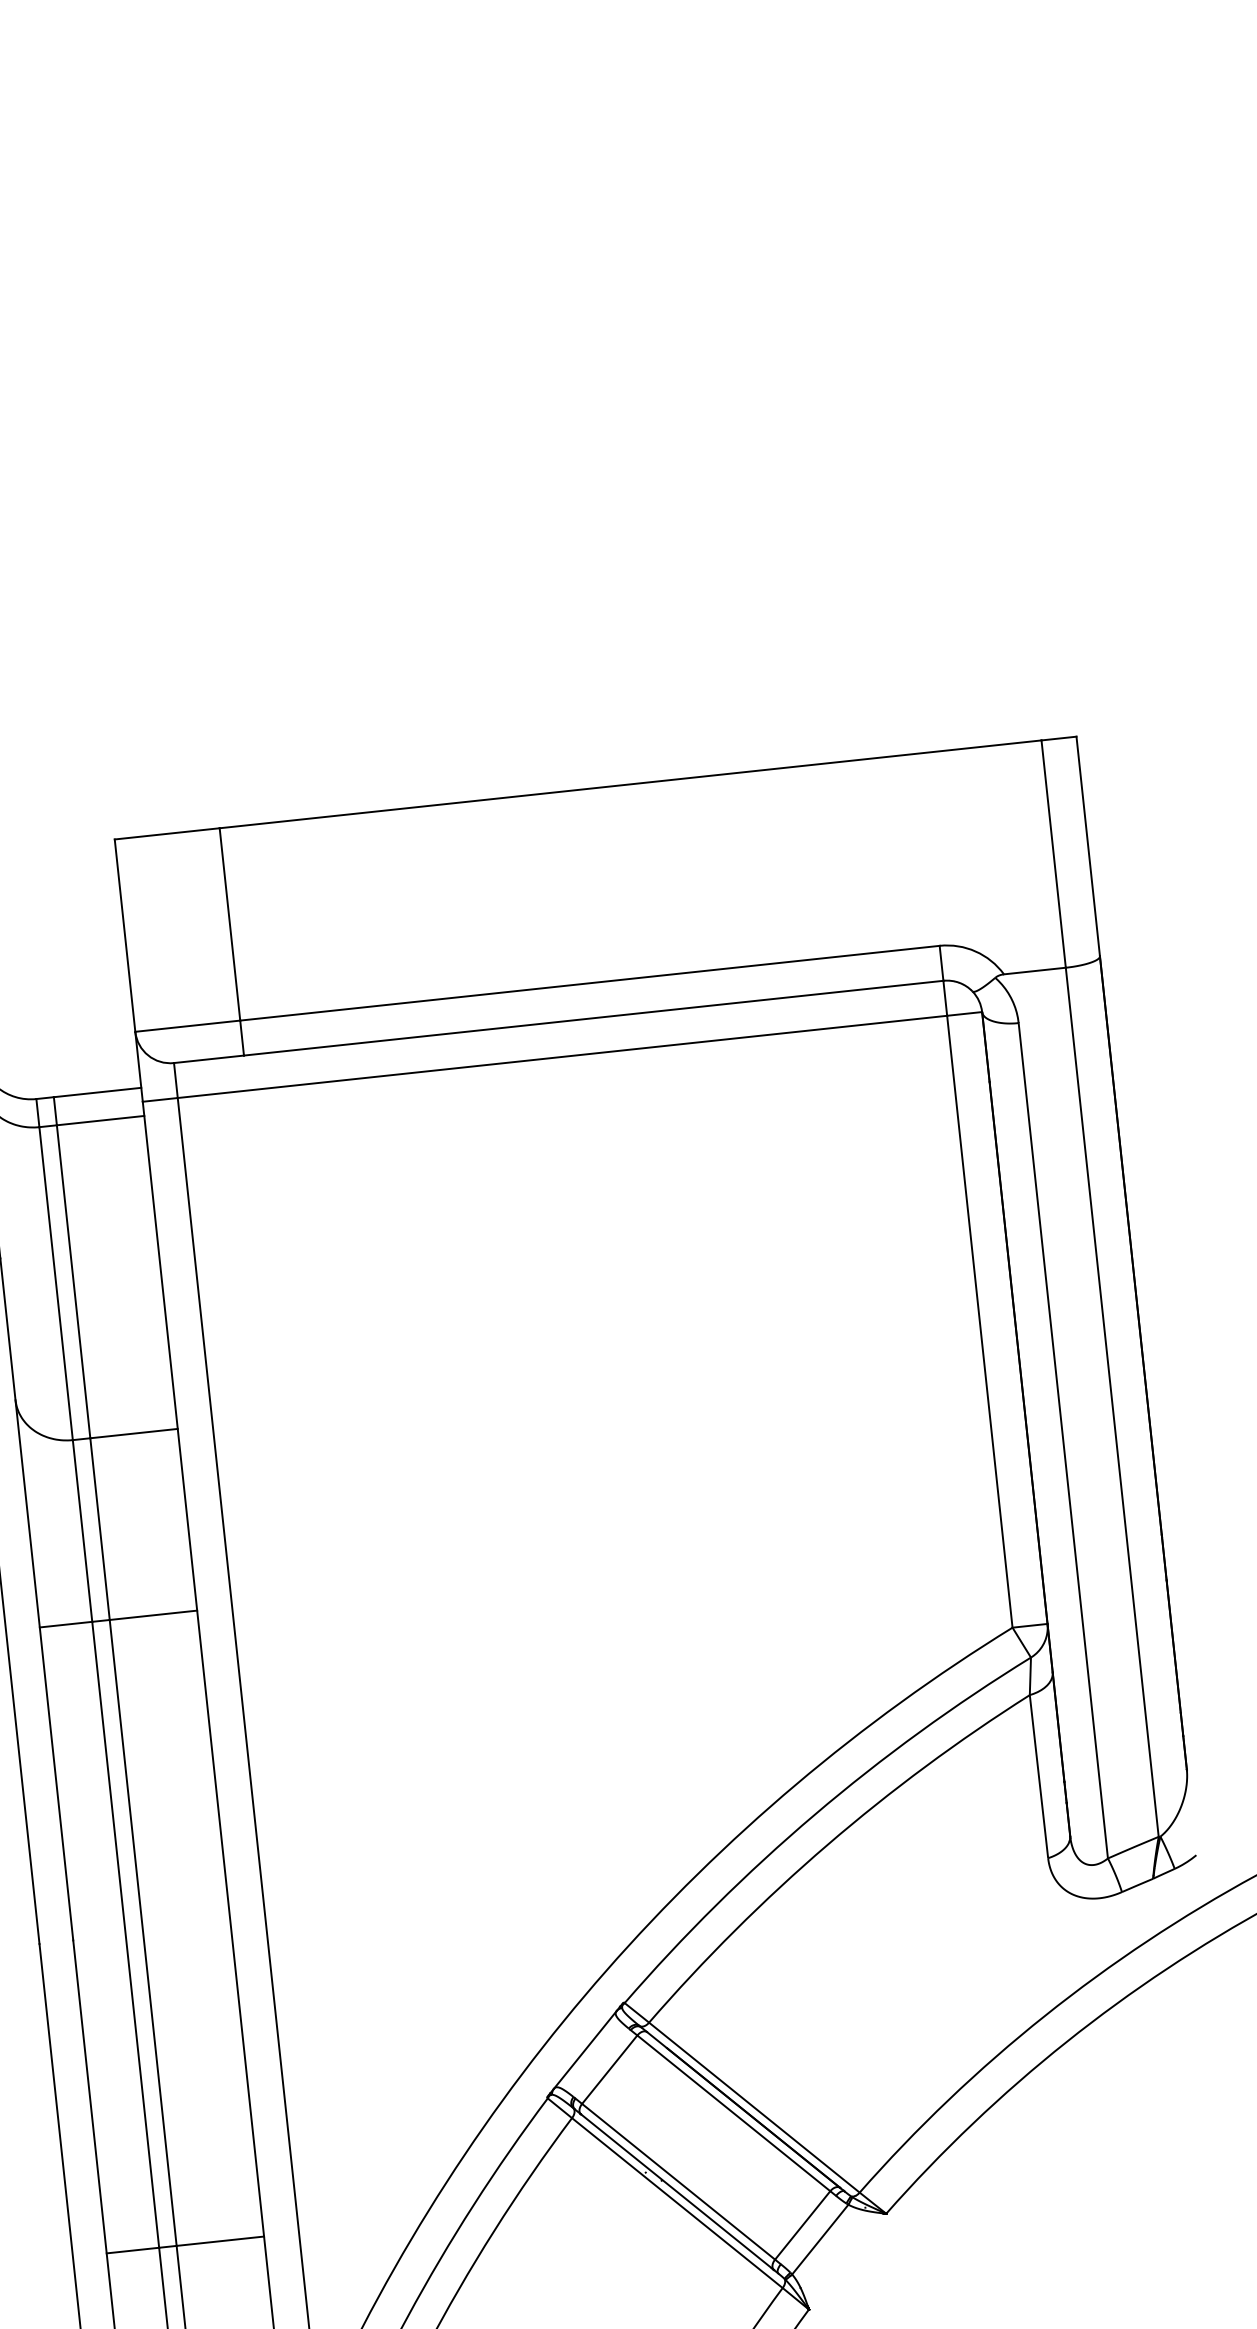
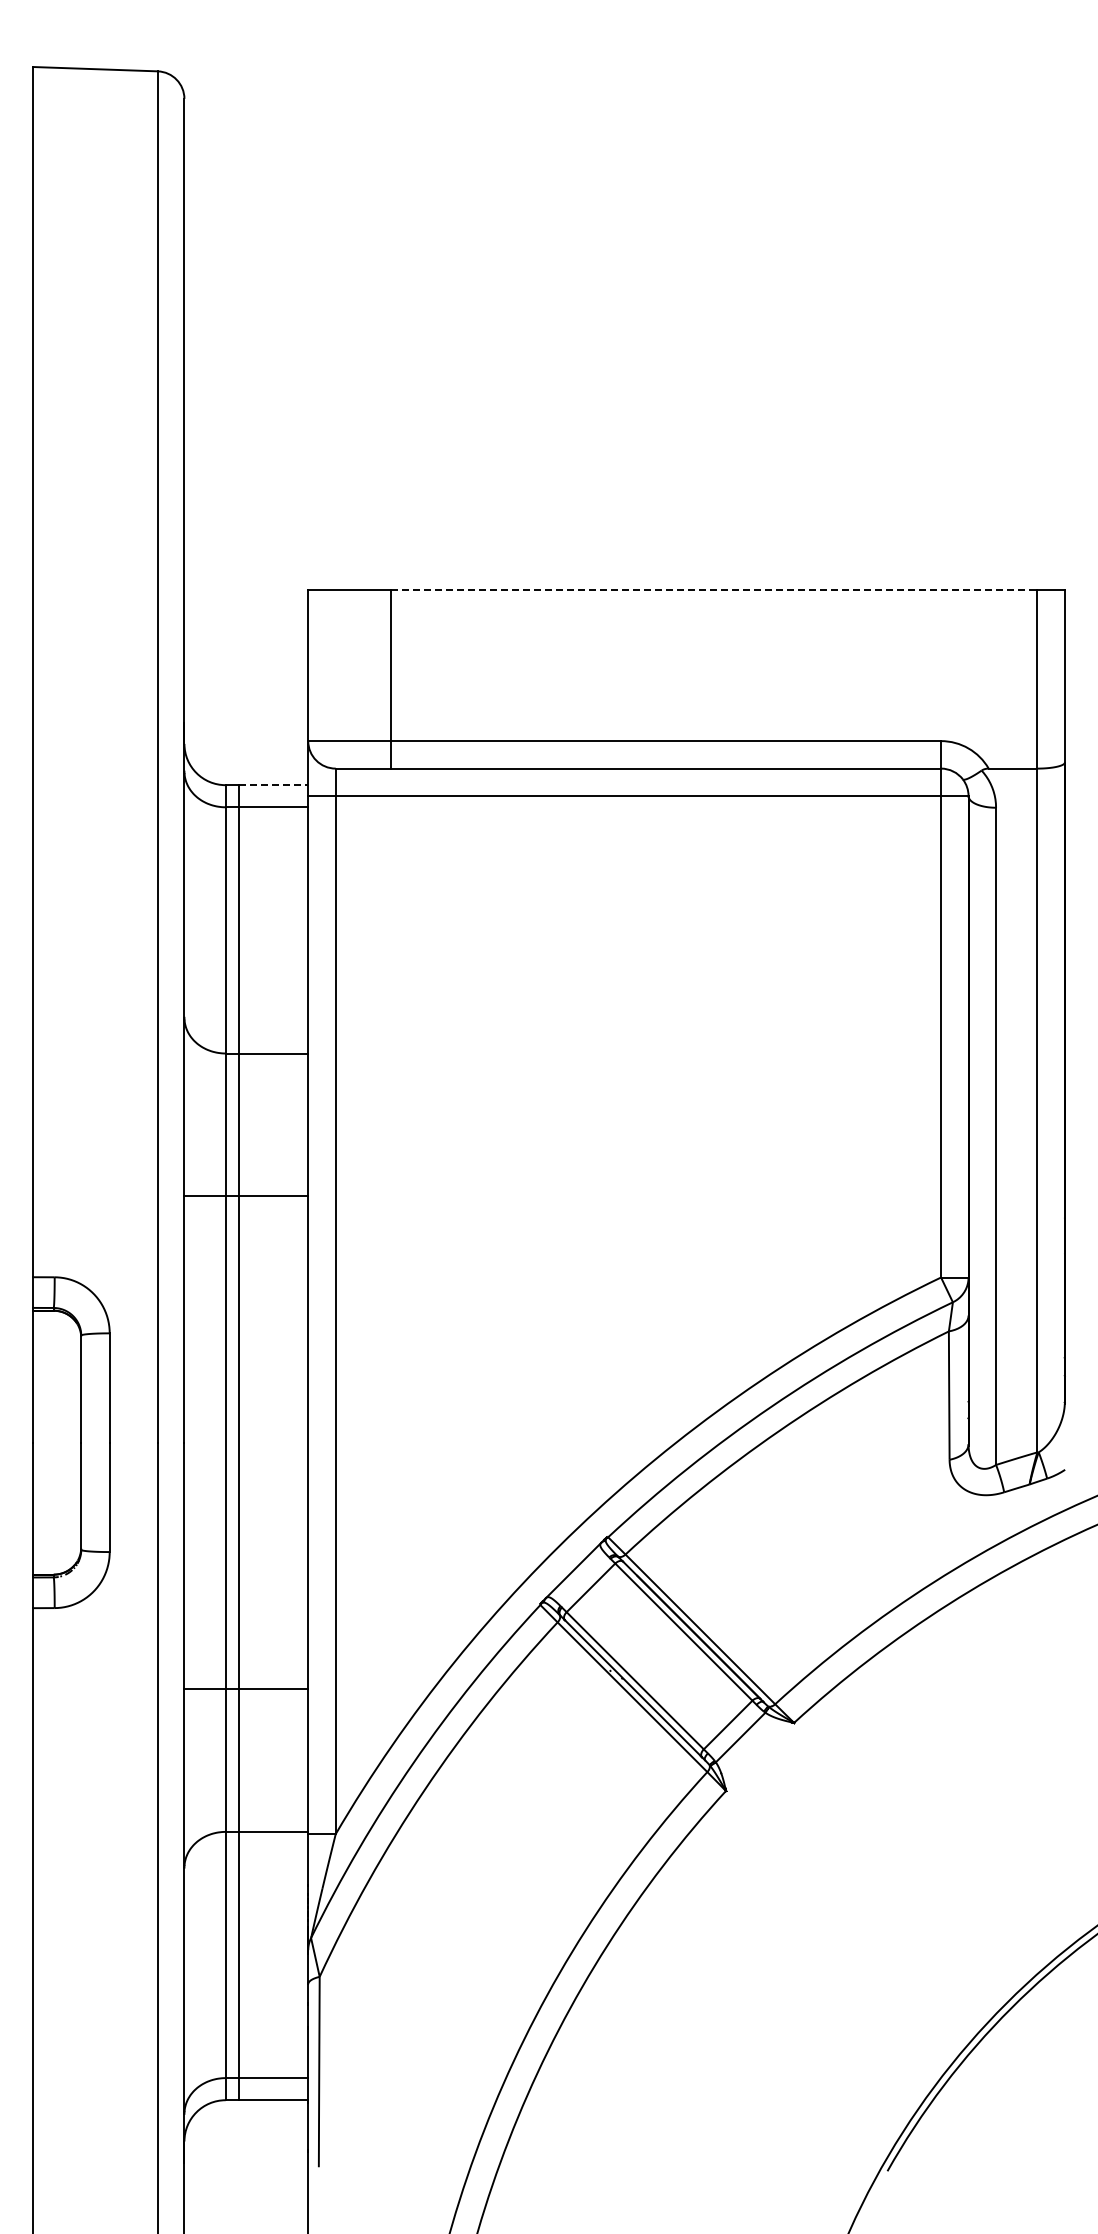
line: (631, 783) -> (714, 589), solid -> dashed
line: (98, 1092) -> (274, 785), solid -> dashed

